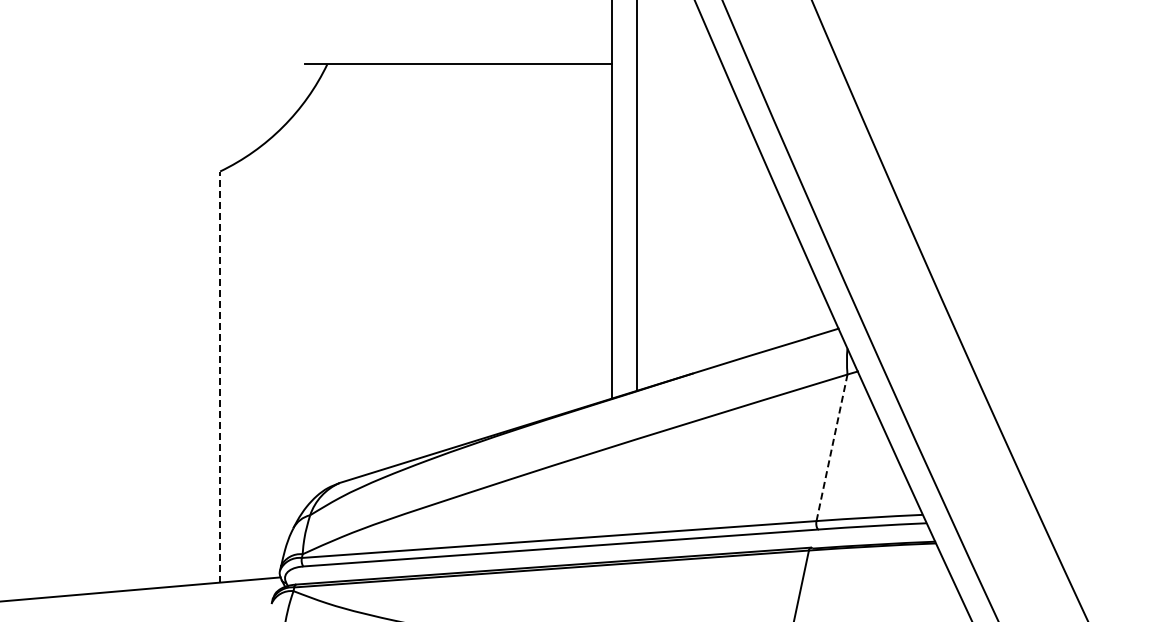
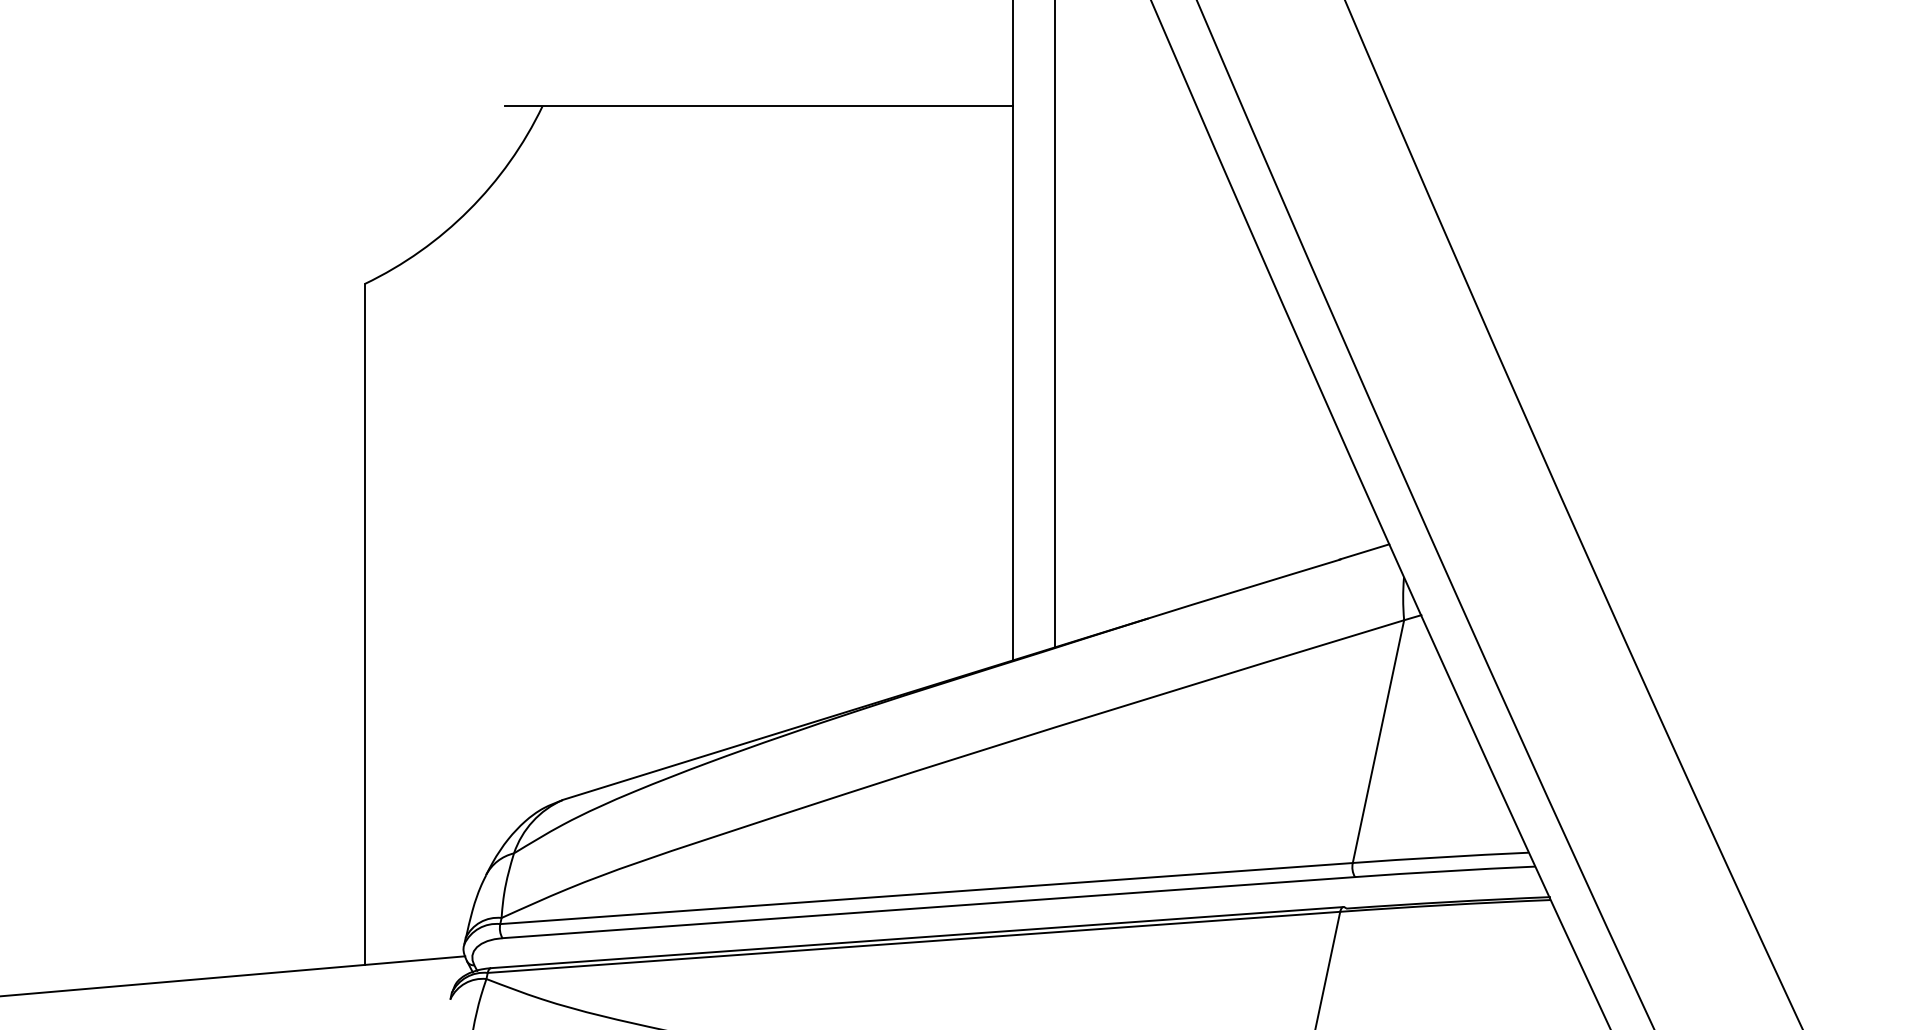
line: (220, 377) -> (365, 625), dashed -> solid
line: (832, 447) -> (1379, 741), dashed -> solid

